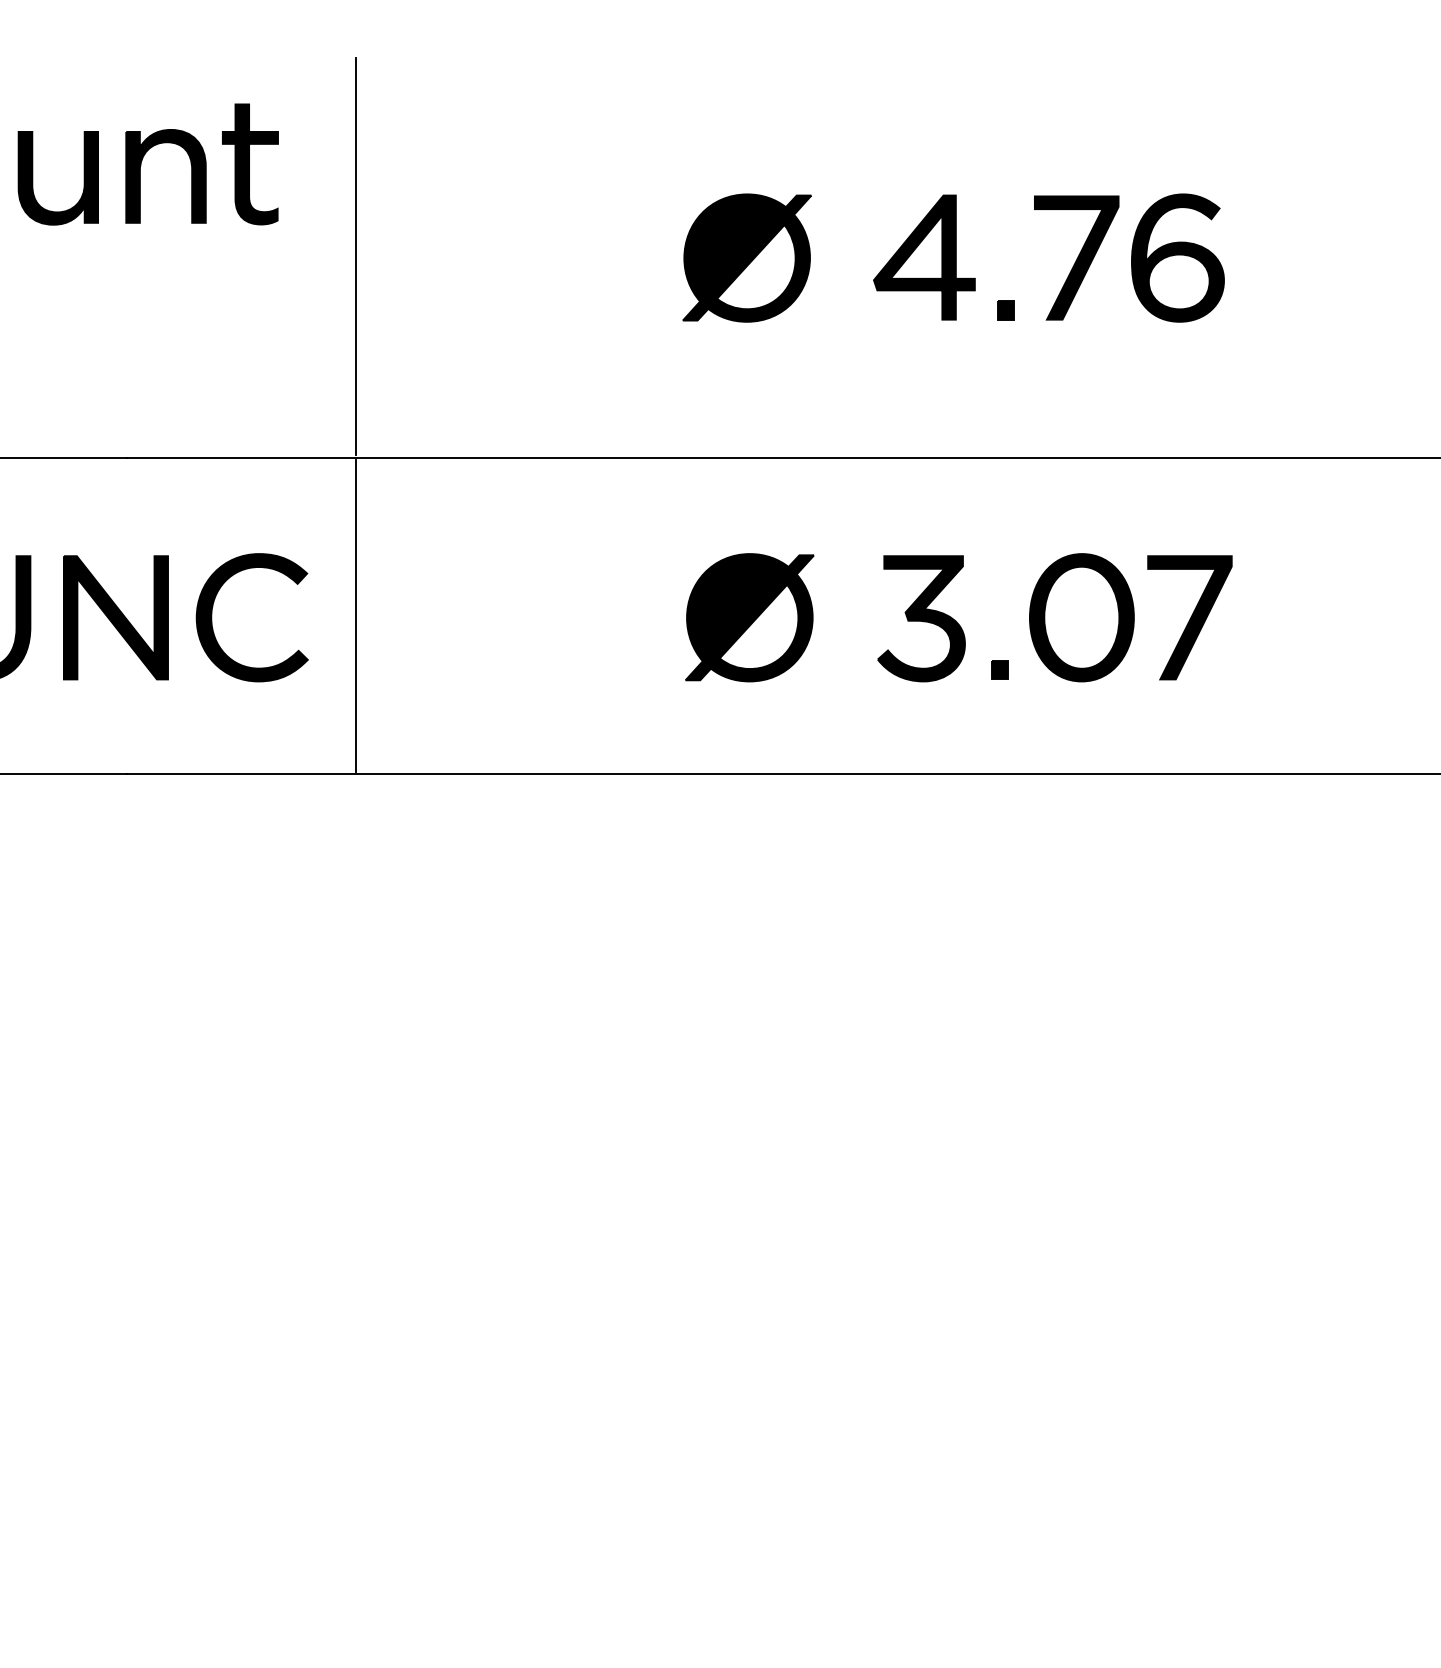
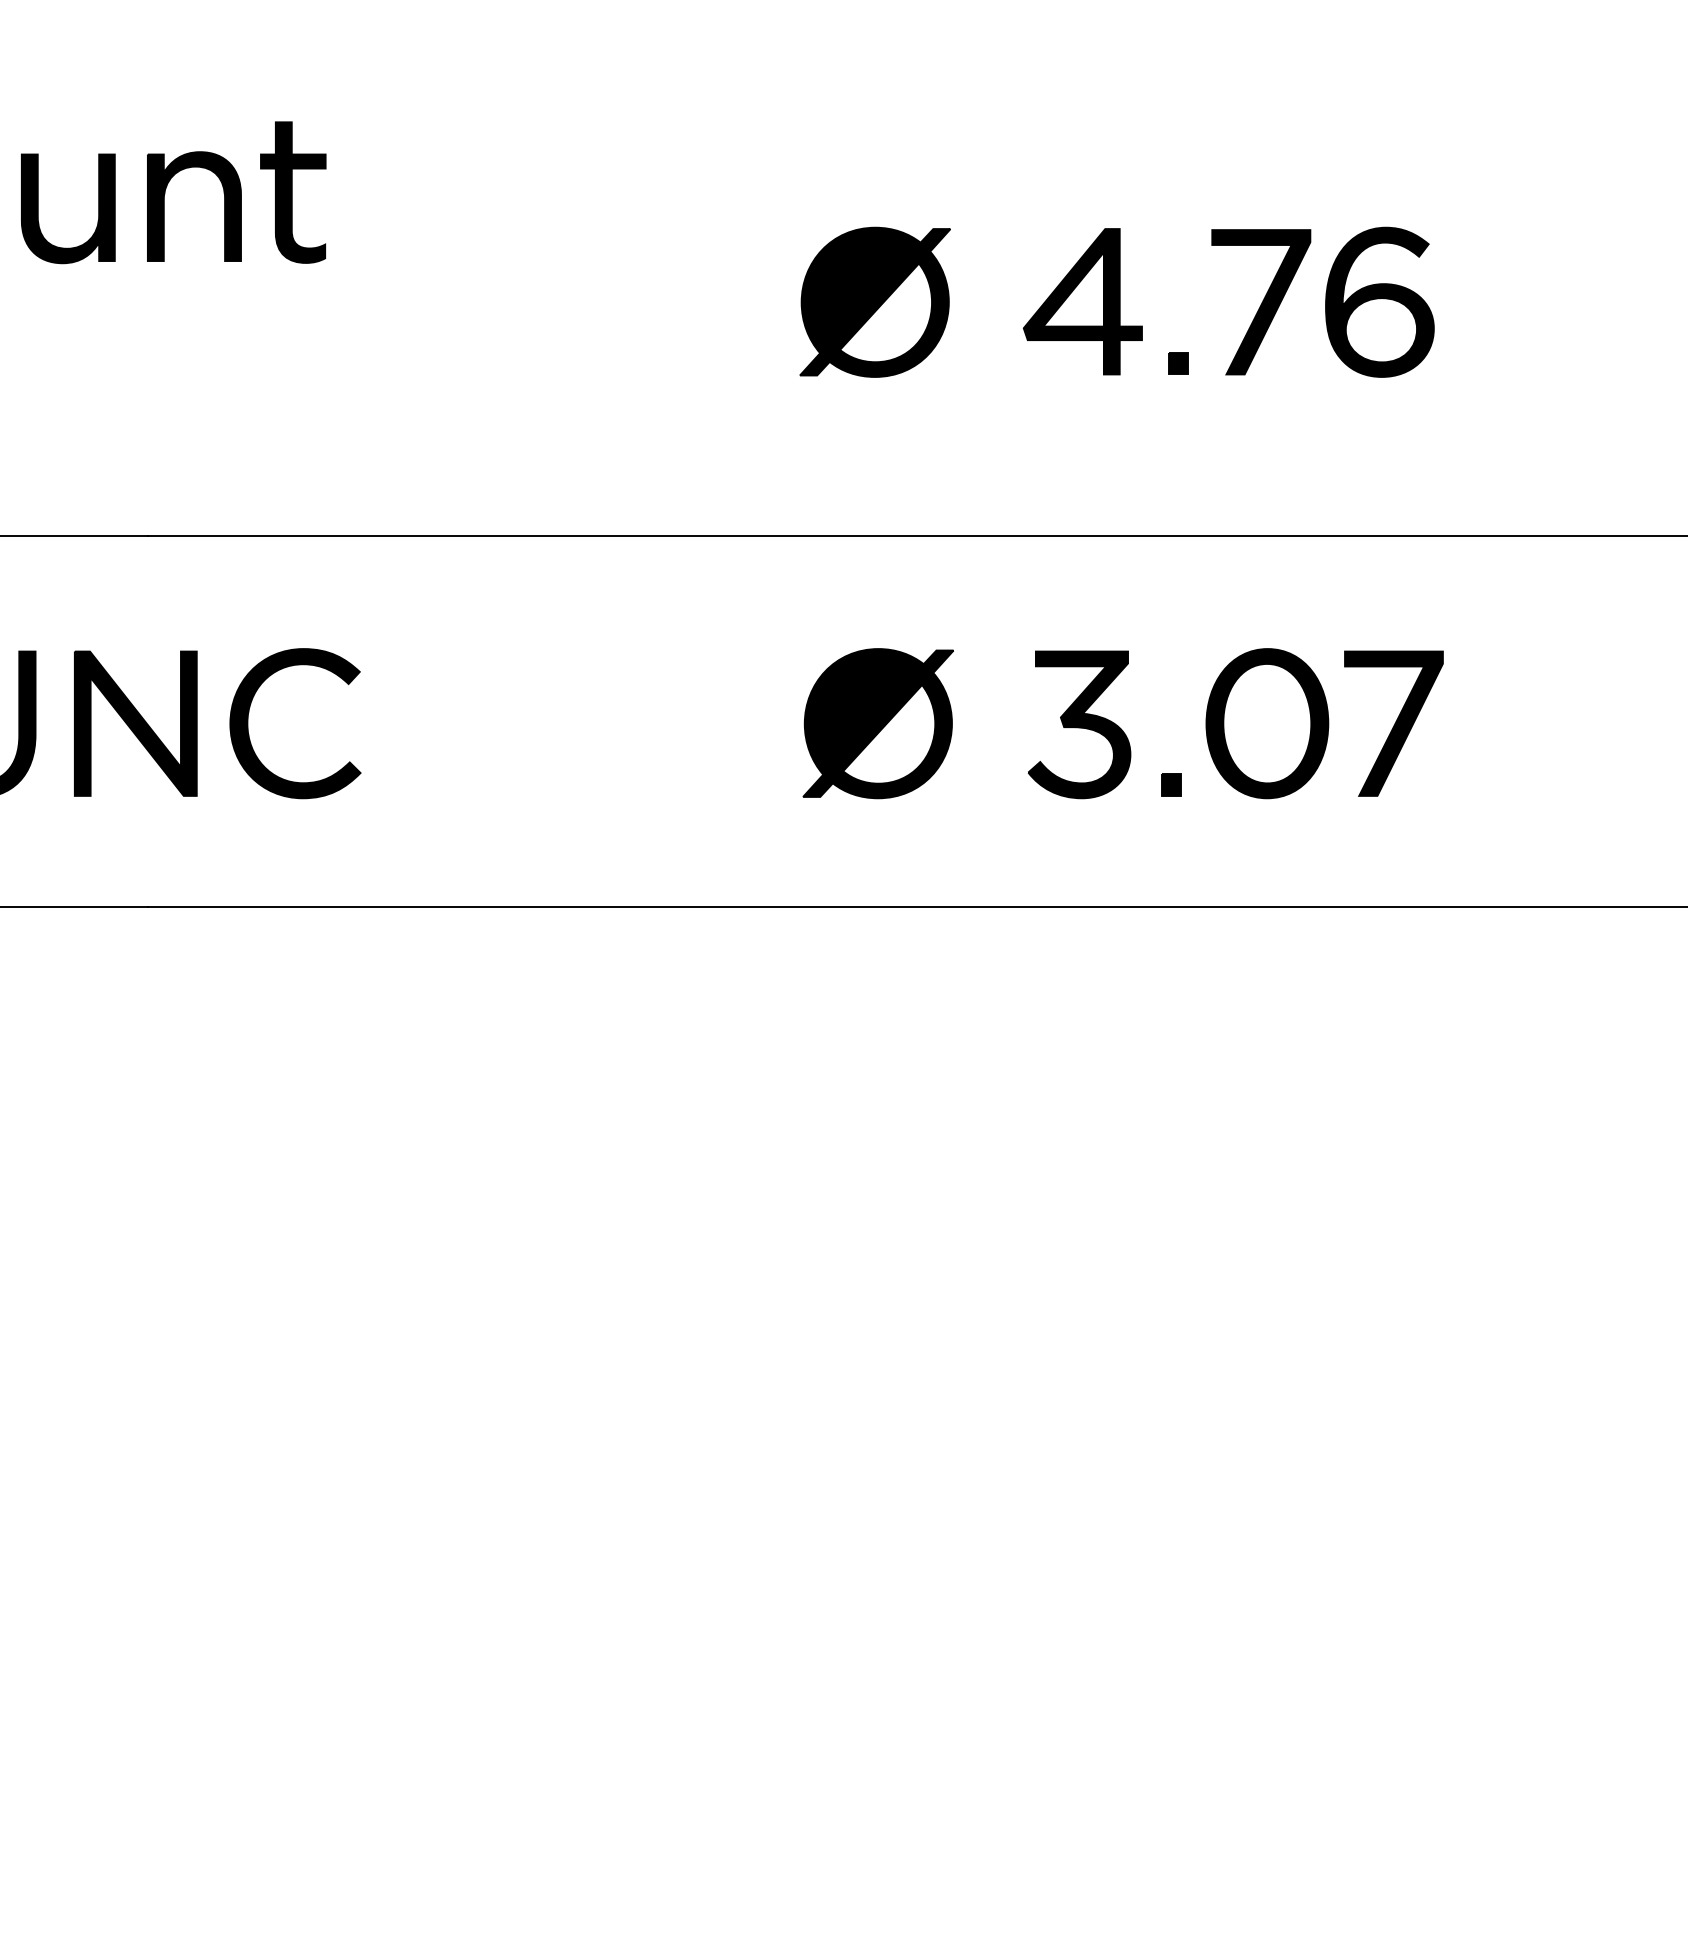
line: (355, 255) -> (416, 299), removed
line: (355, 615) -> (416, 721), removed

